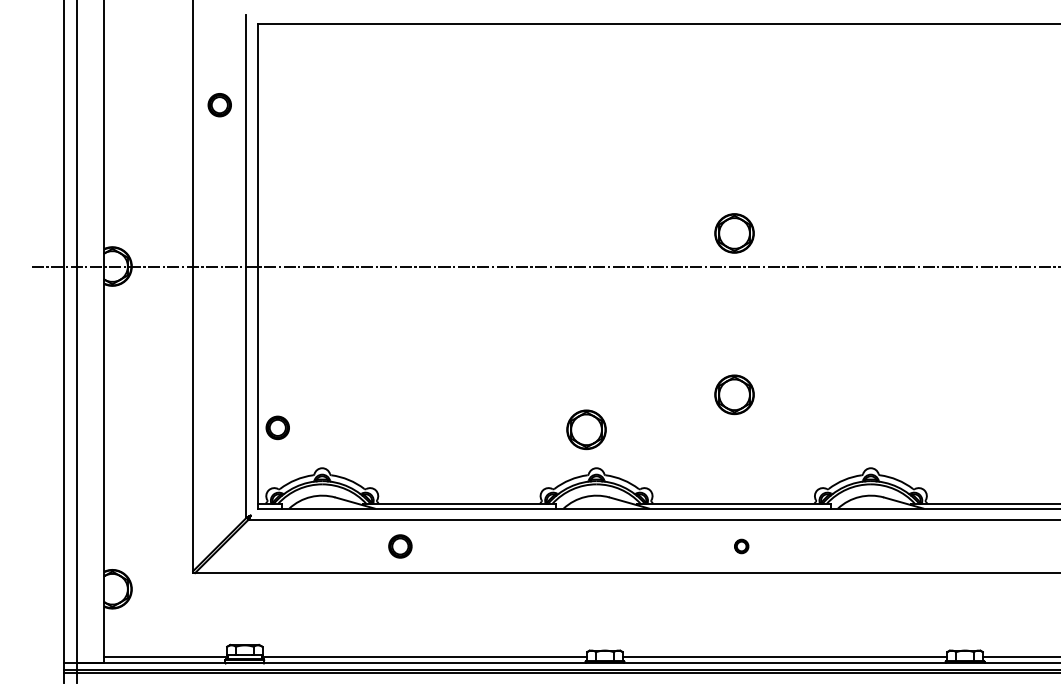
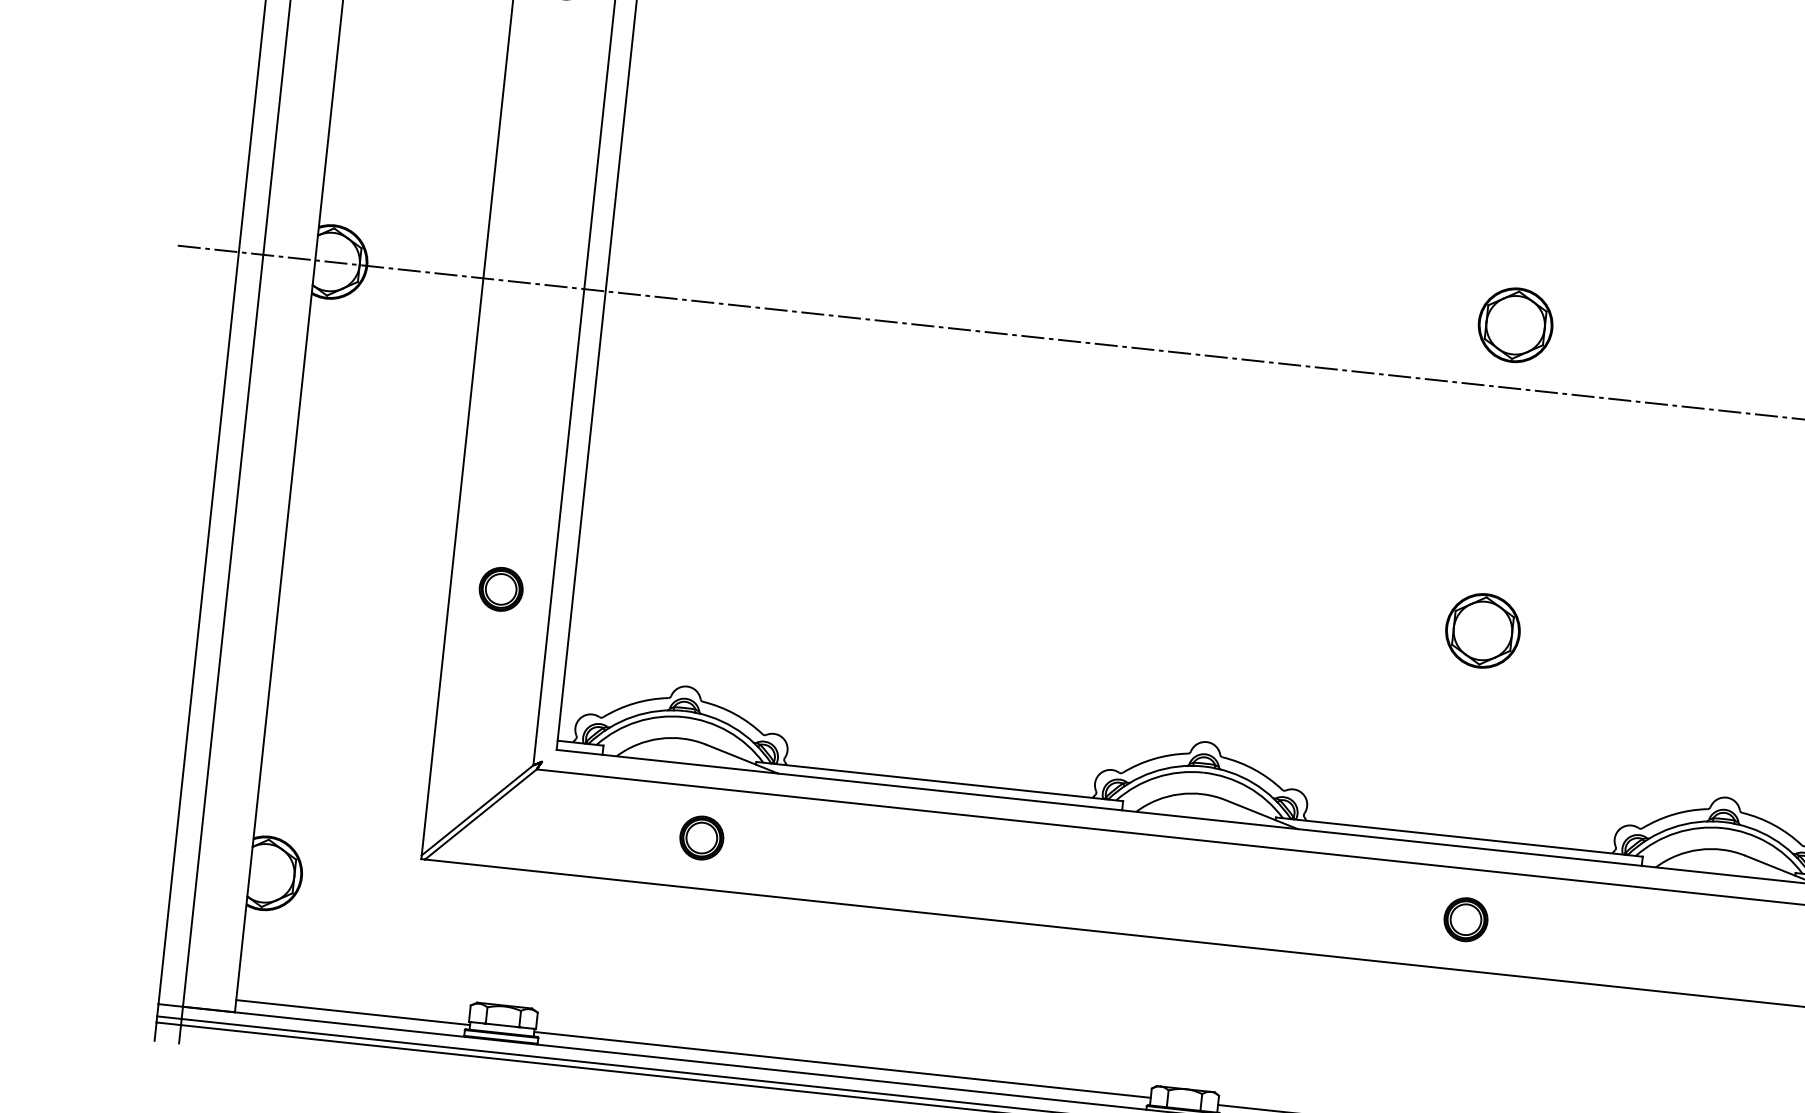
part: (277, 427) -> (500, 588), moved
part: (586, 429) -> (1195, 666), removed
part: (400, 546) -> (702, 838), moved
part: (741, 546) -> (1465, 919), size x1.67

